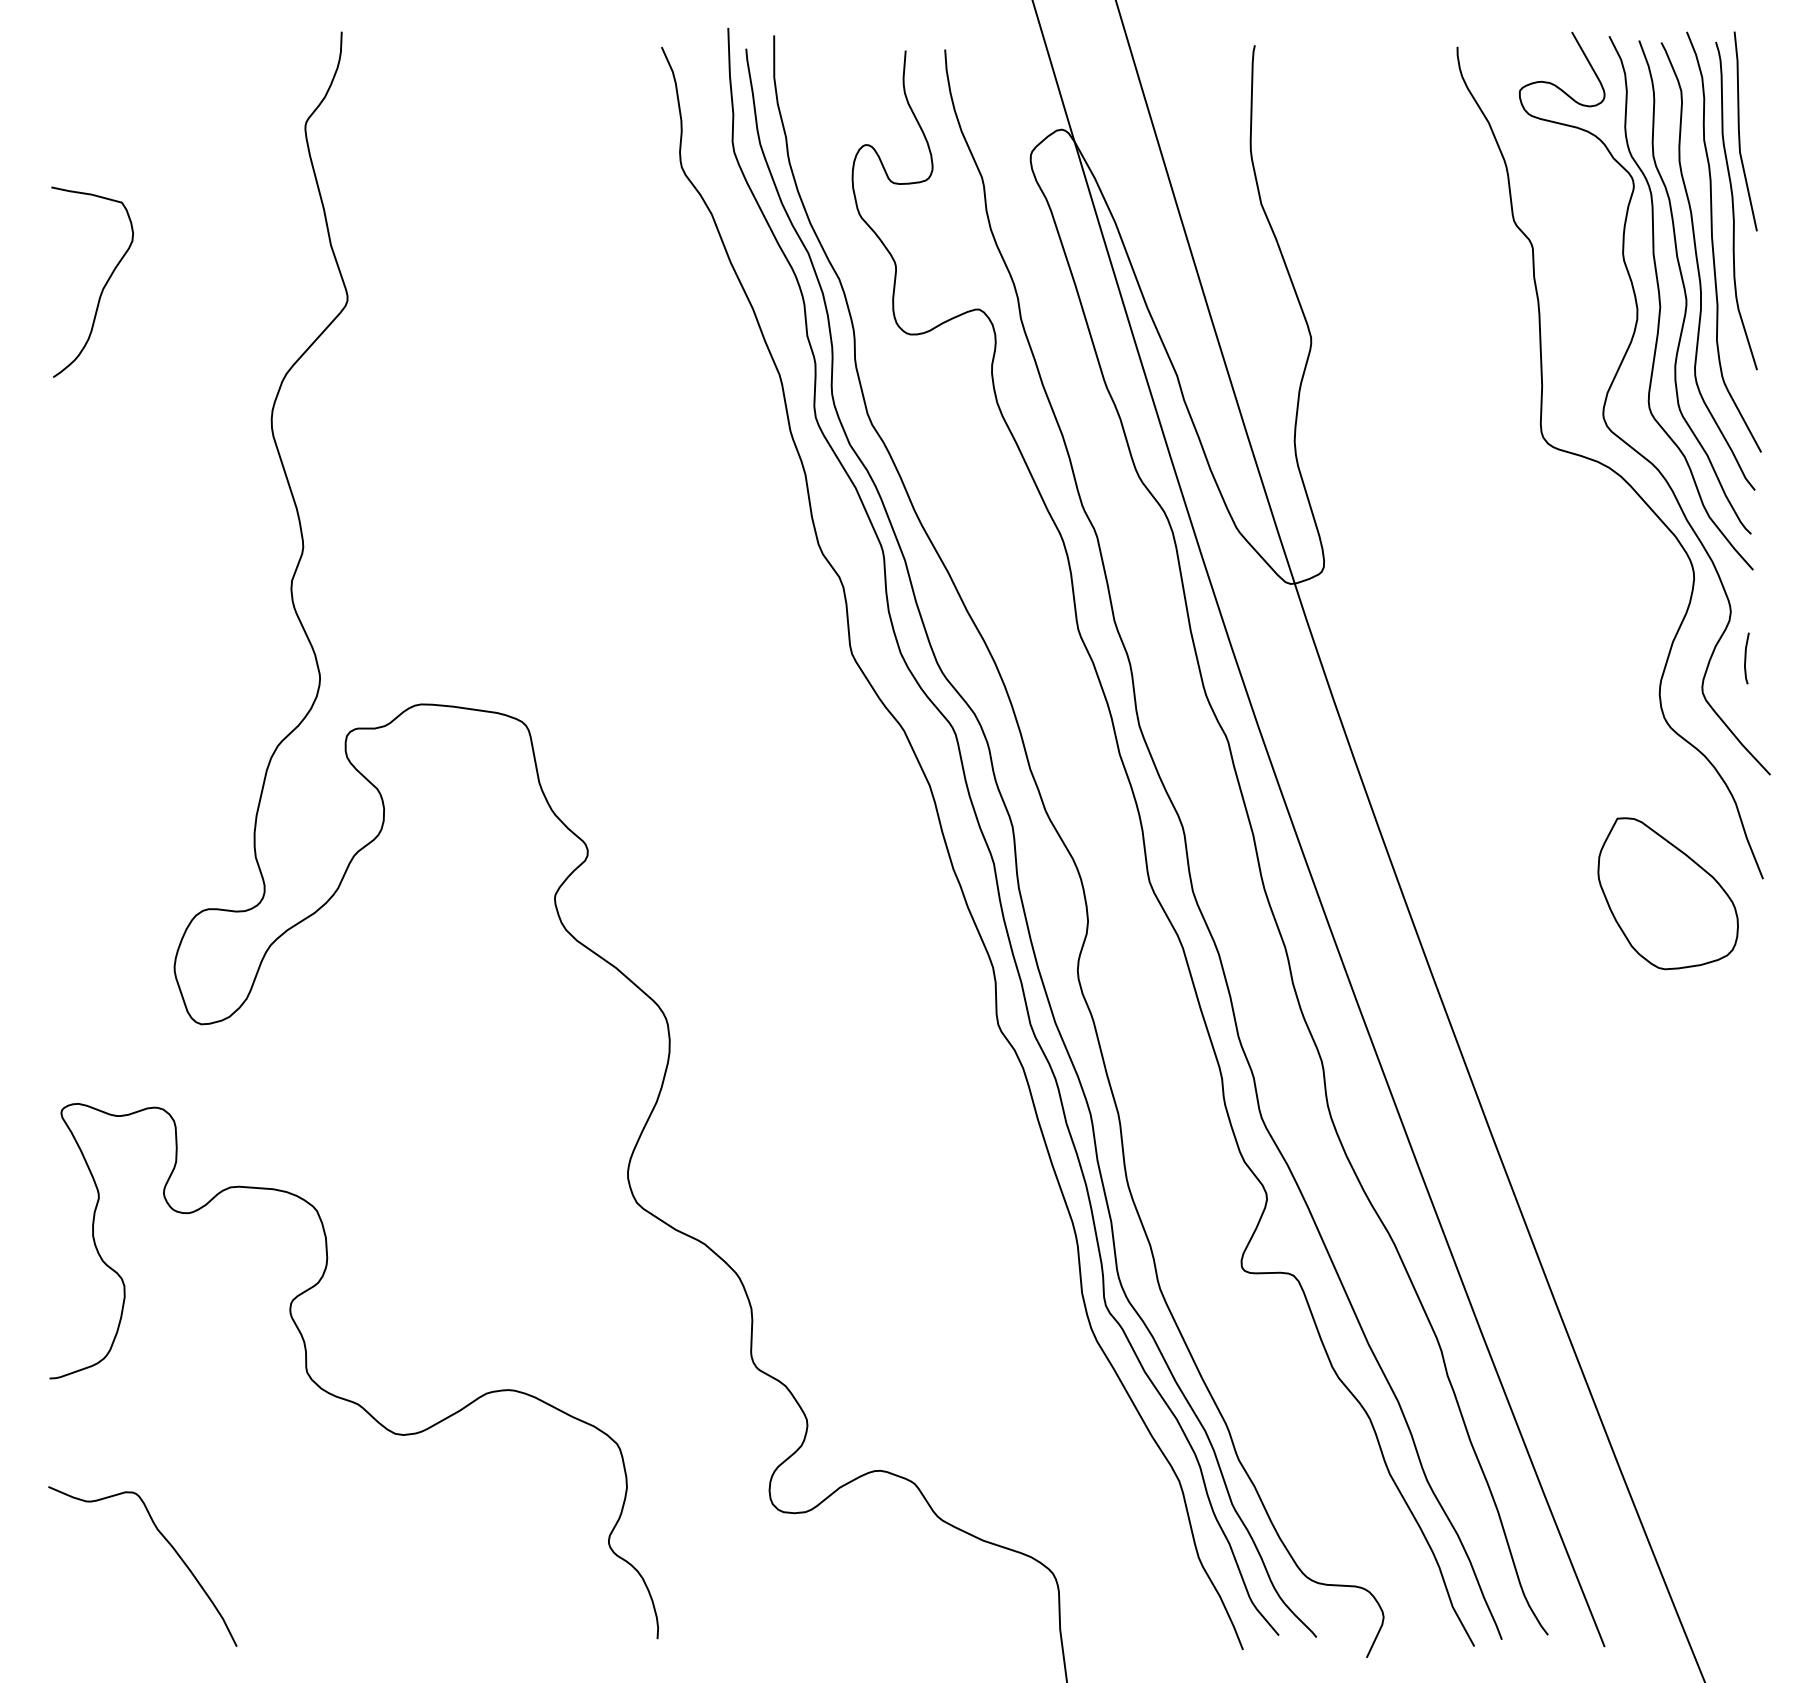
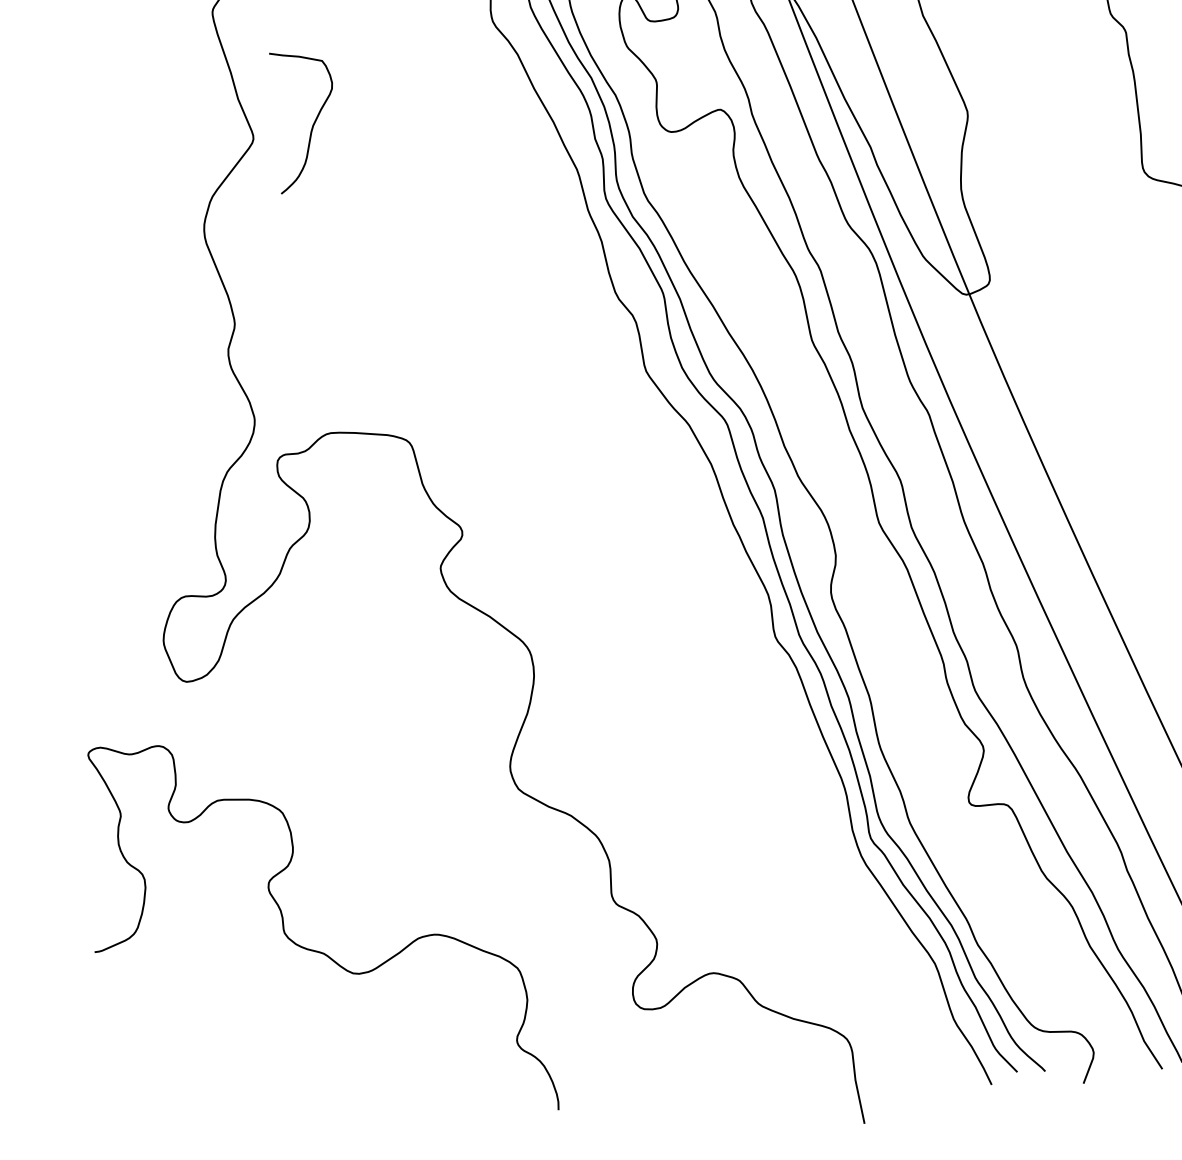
curve: (103, 286) -> (313, 123), moved
curve: (170, 1546) -> (193, 1069), removed

